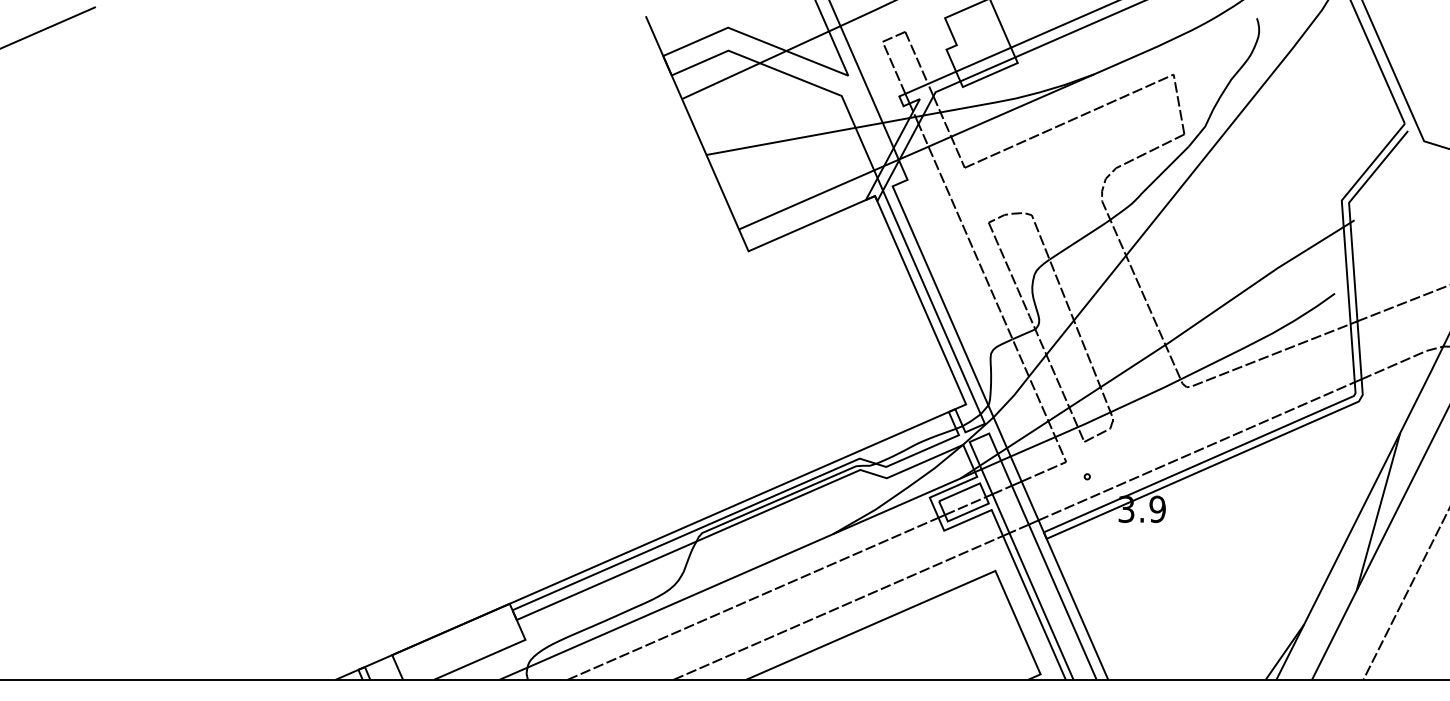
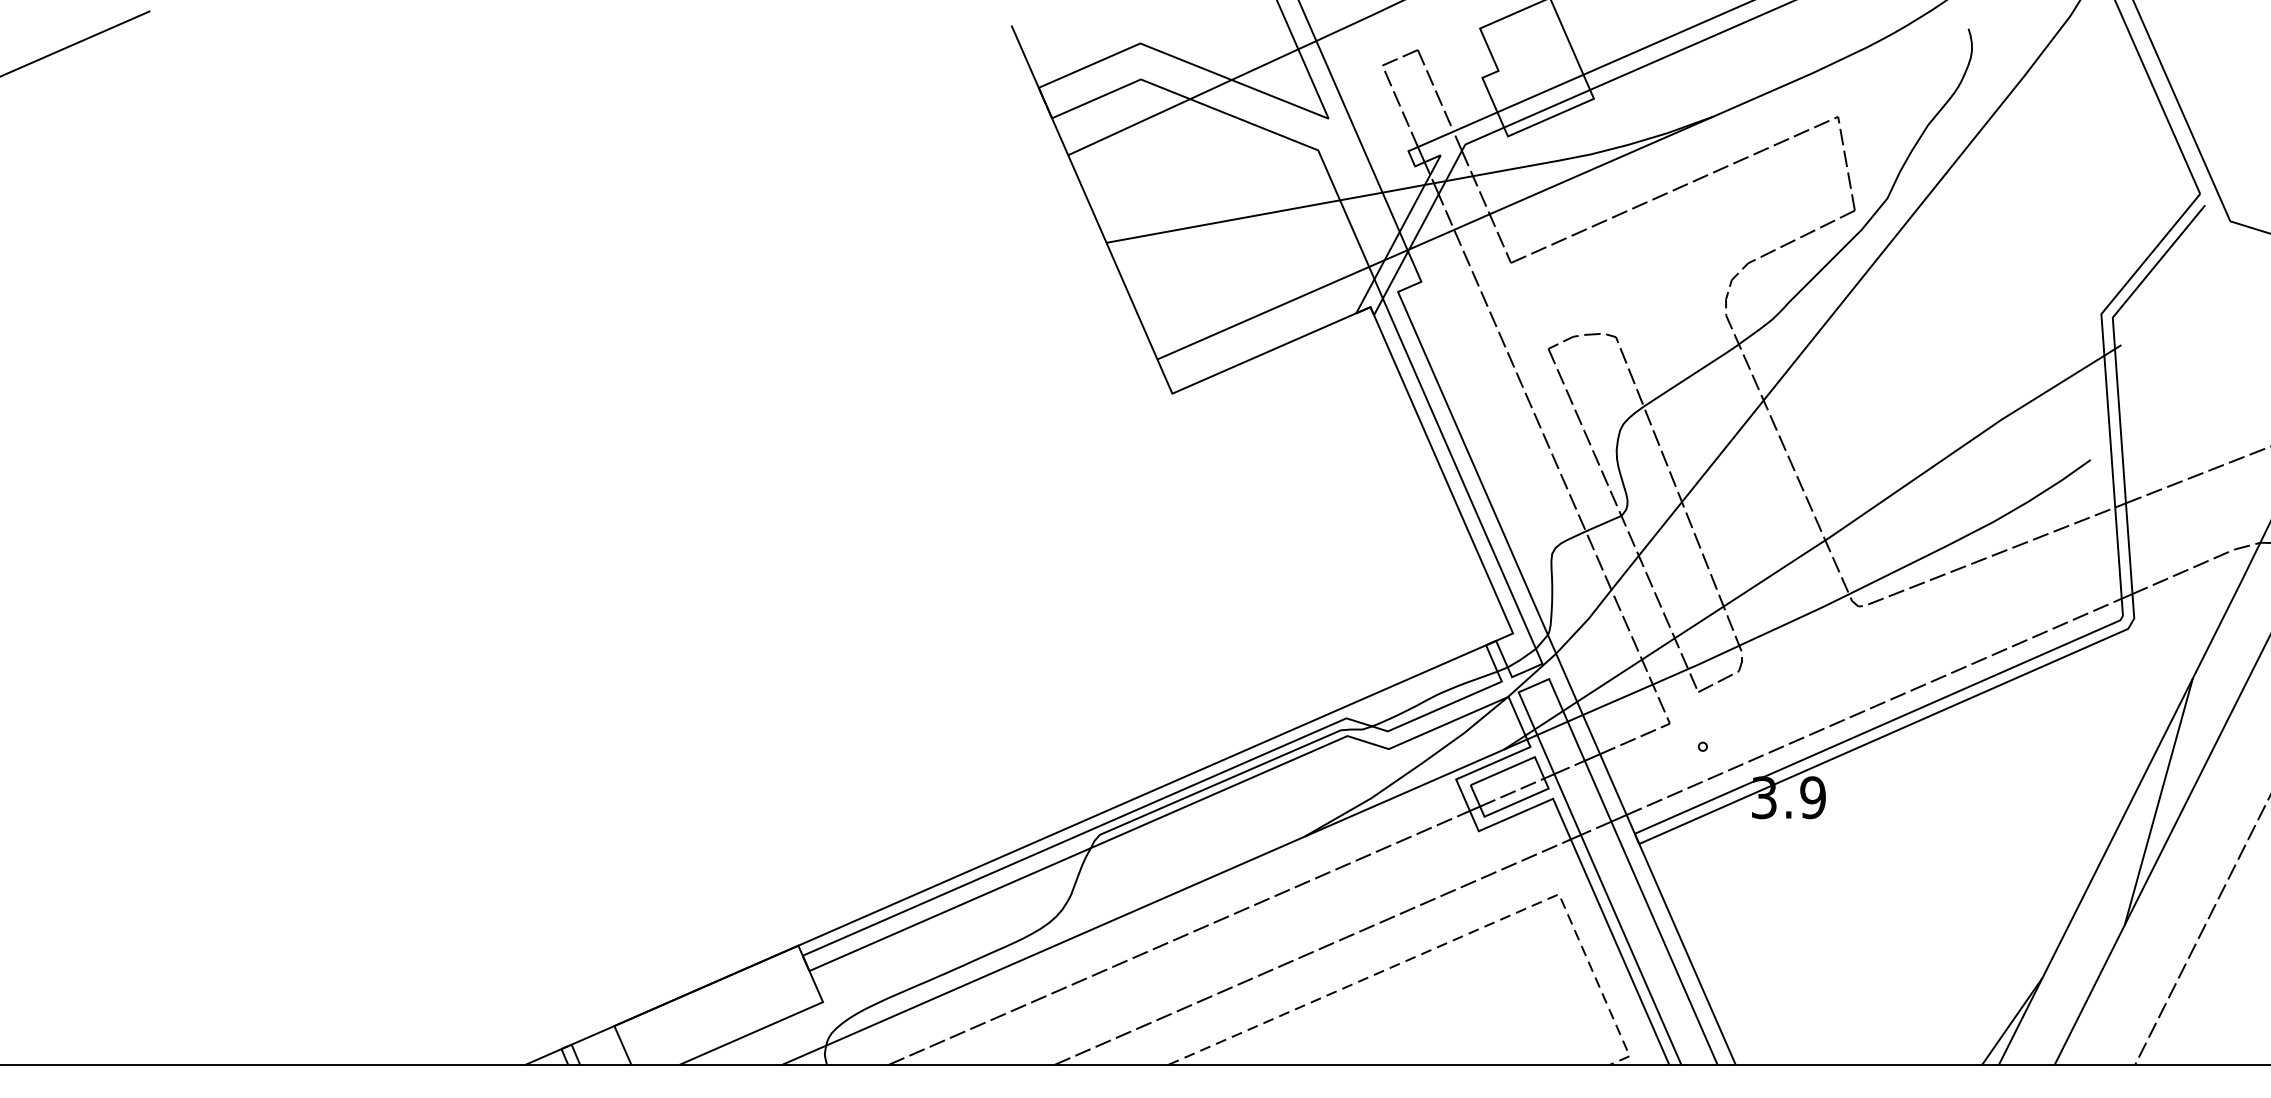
line: (930, 599) -> (1457, 938), solid -> dashed

